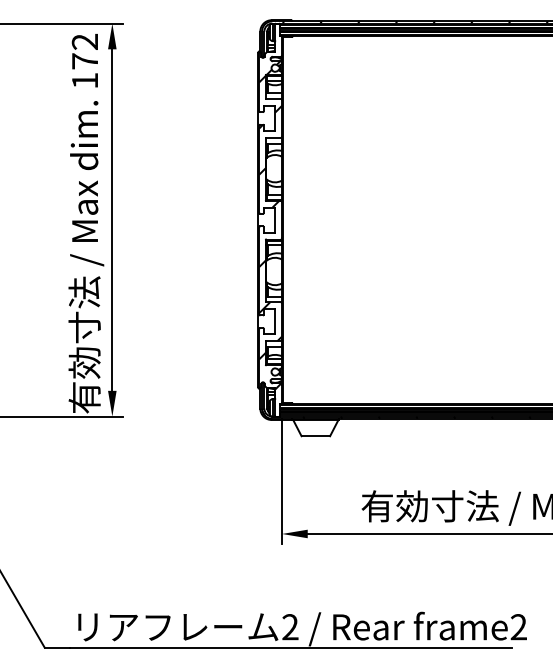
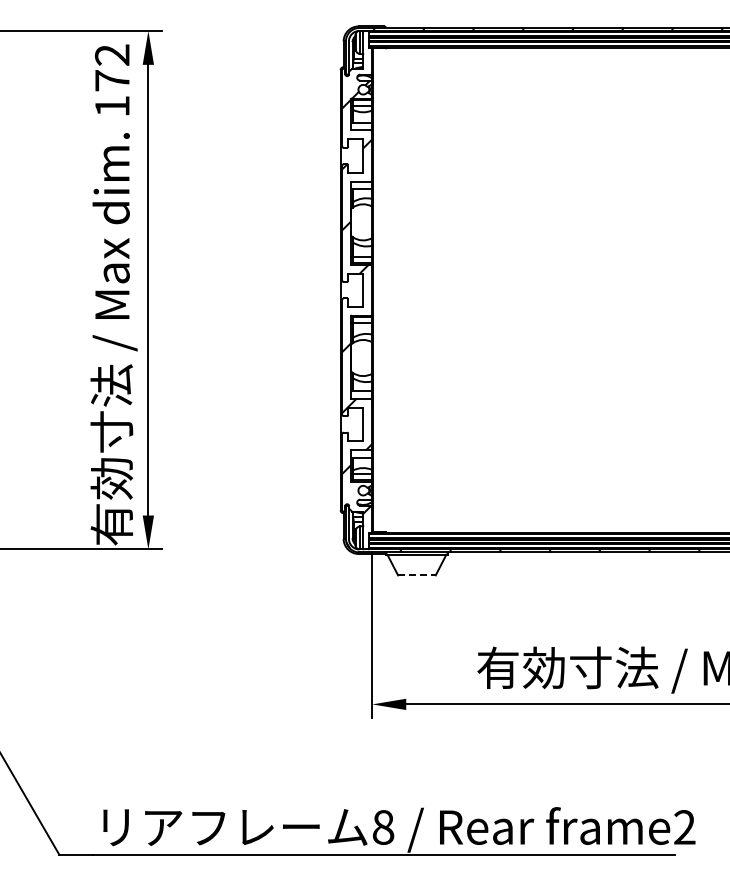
line: (315, 436) -> (416, 575), solid -> dashed
text: (290, 627) -> (383, 827), 2 -> 8

